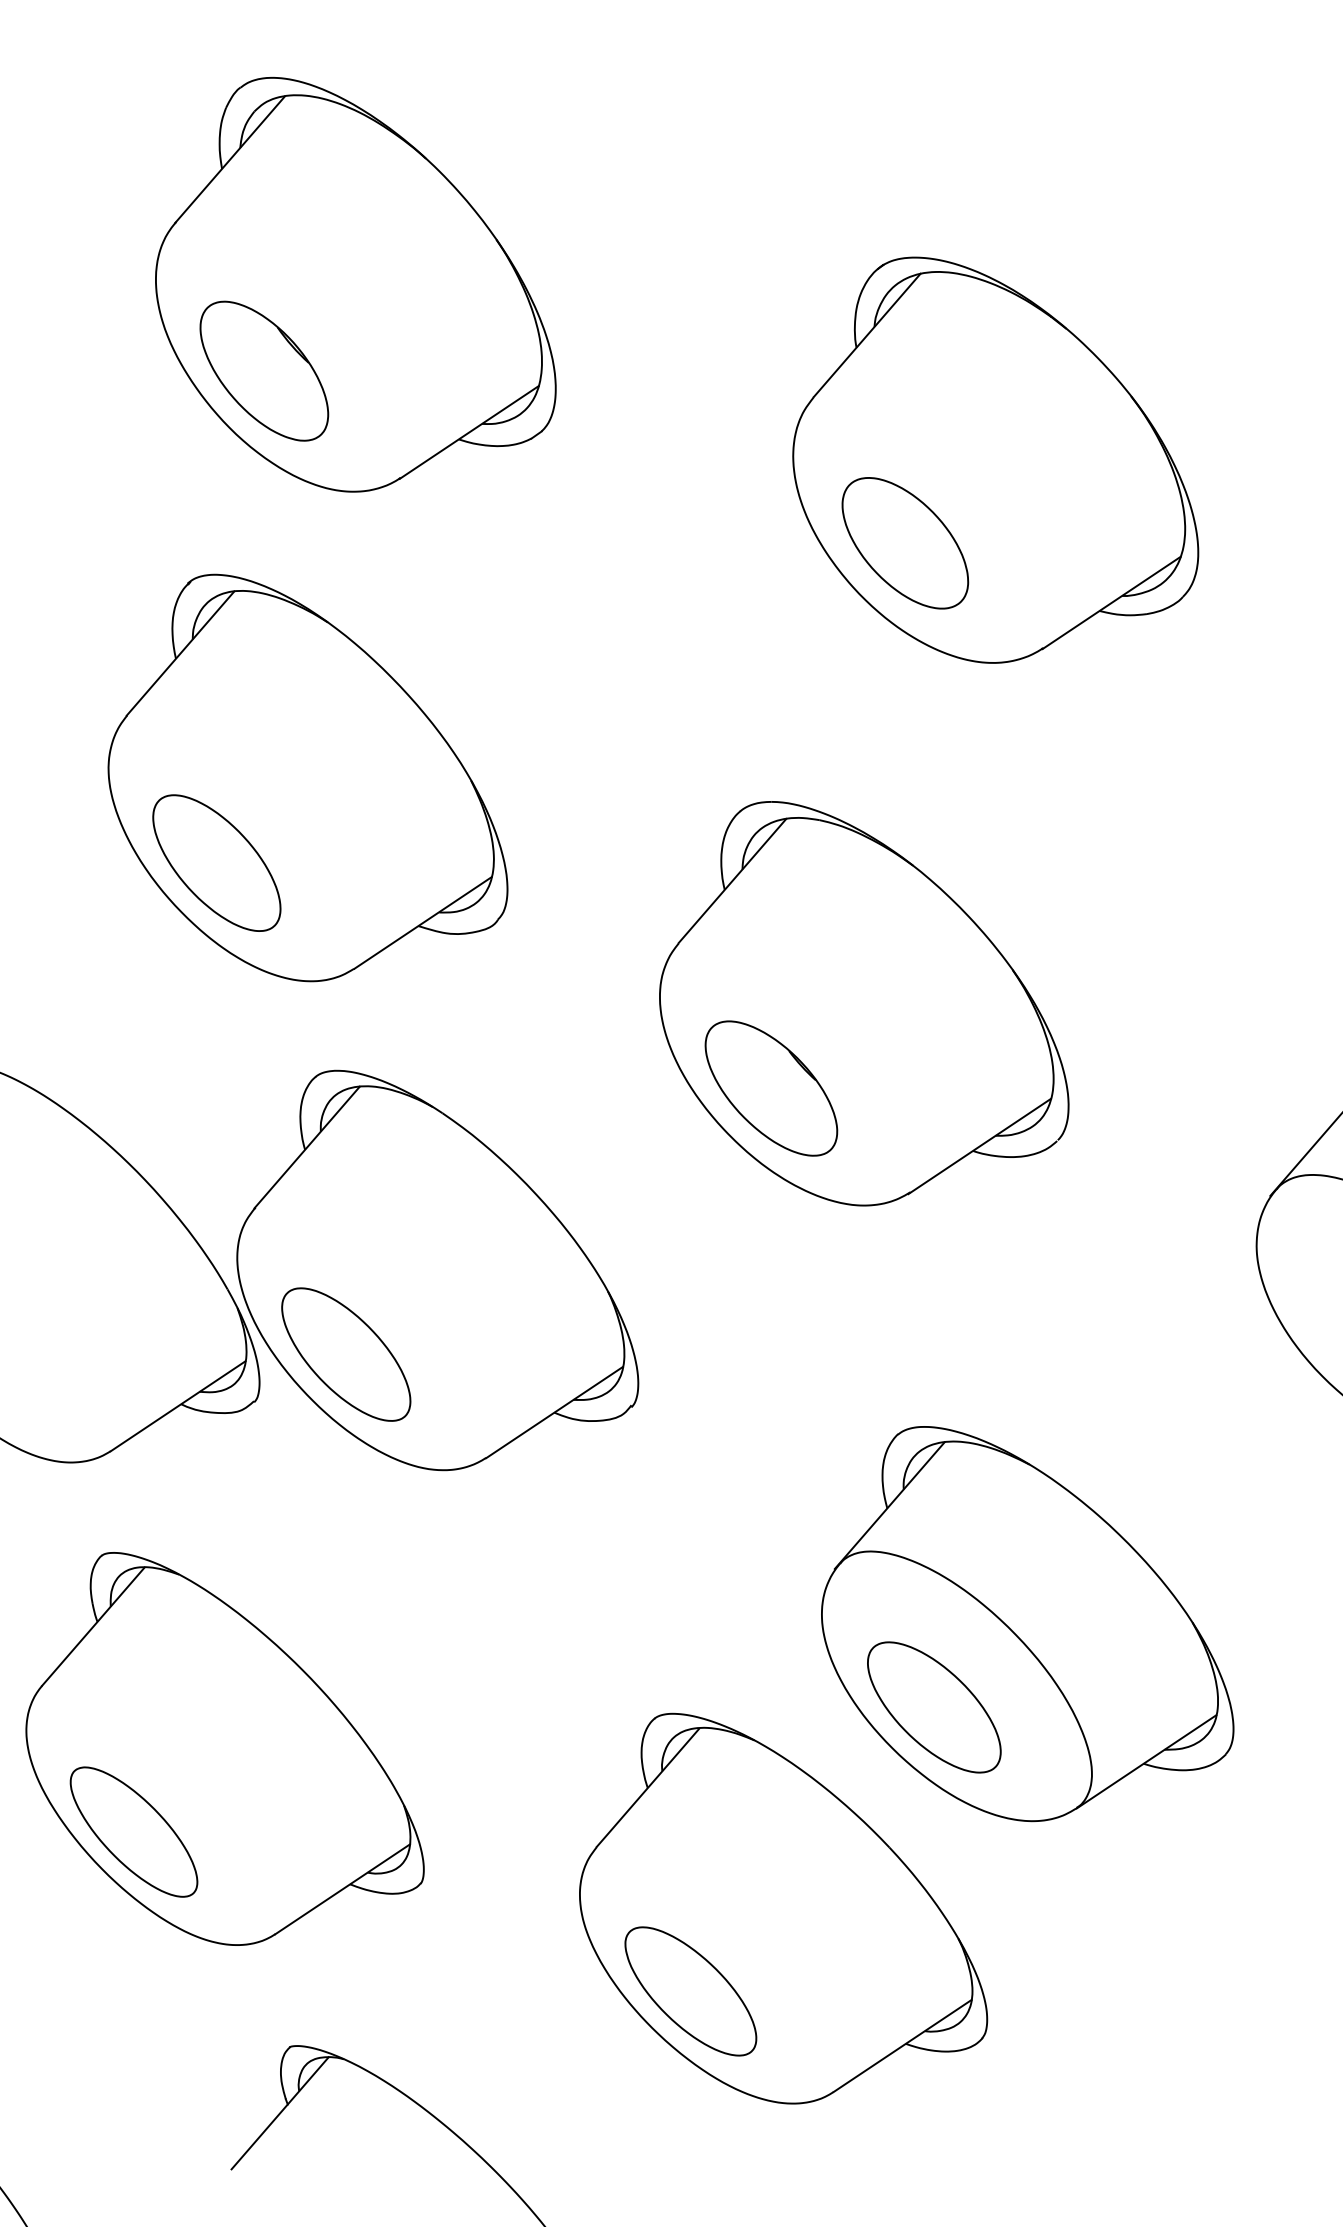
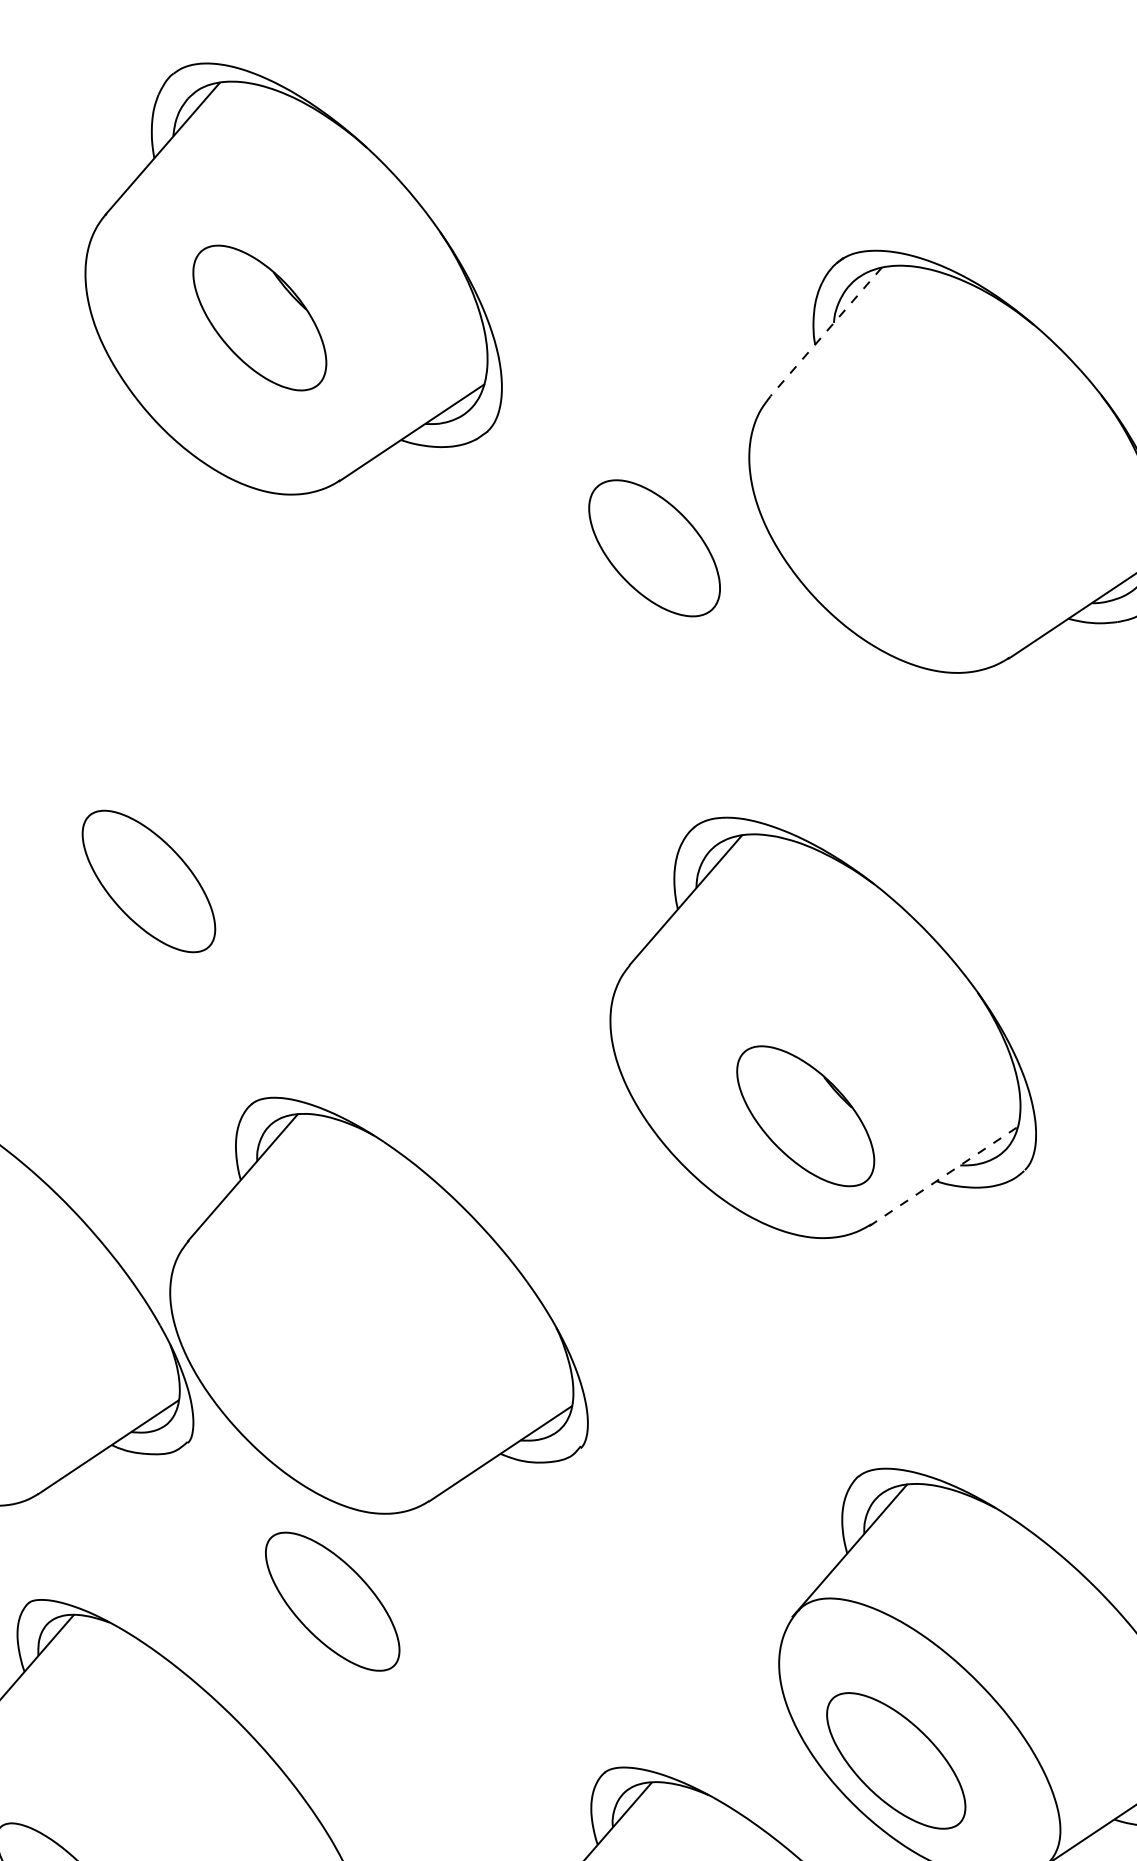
line: (867, 335) -> (826, 331), solid -> dashed
part: (264, 370) -> (259, 317), moved
part: (905, 543) -> (654, 548), moved
part: (307, 777) -> (243, 792), removed
part: (771, 1088) -> (805, 1116), moved
line: (979, 1146) -> (943, 1176), solid -> dashed
part: (346, 1354) -> (332, 1601), moved

